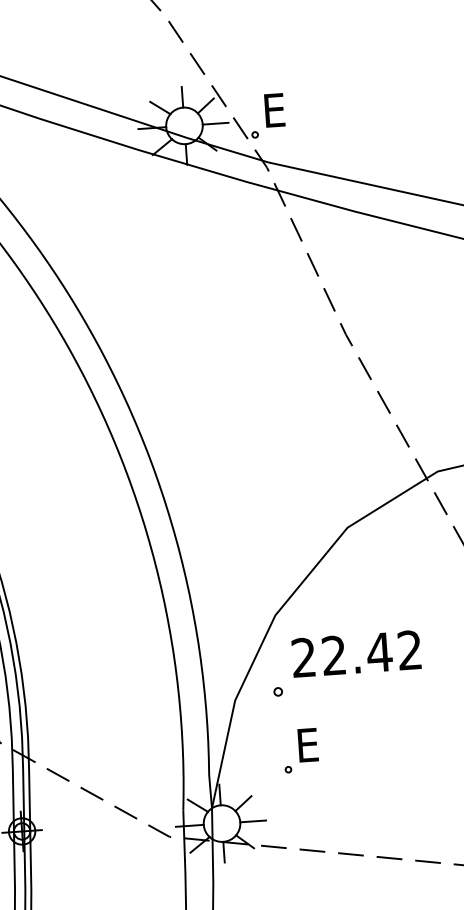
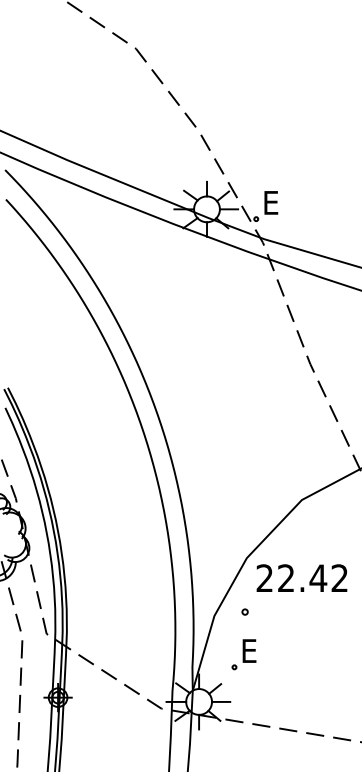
text: (355, 652) -> (301, 577), moved
part: (299, 750) -> (243, 654), moved

